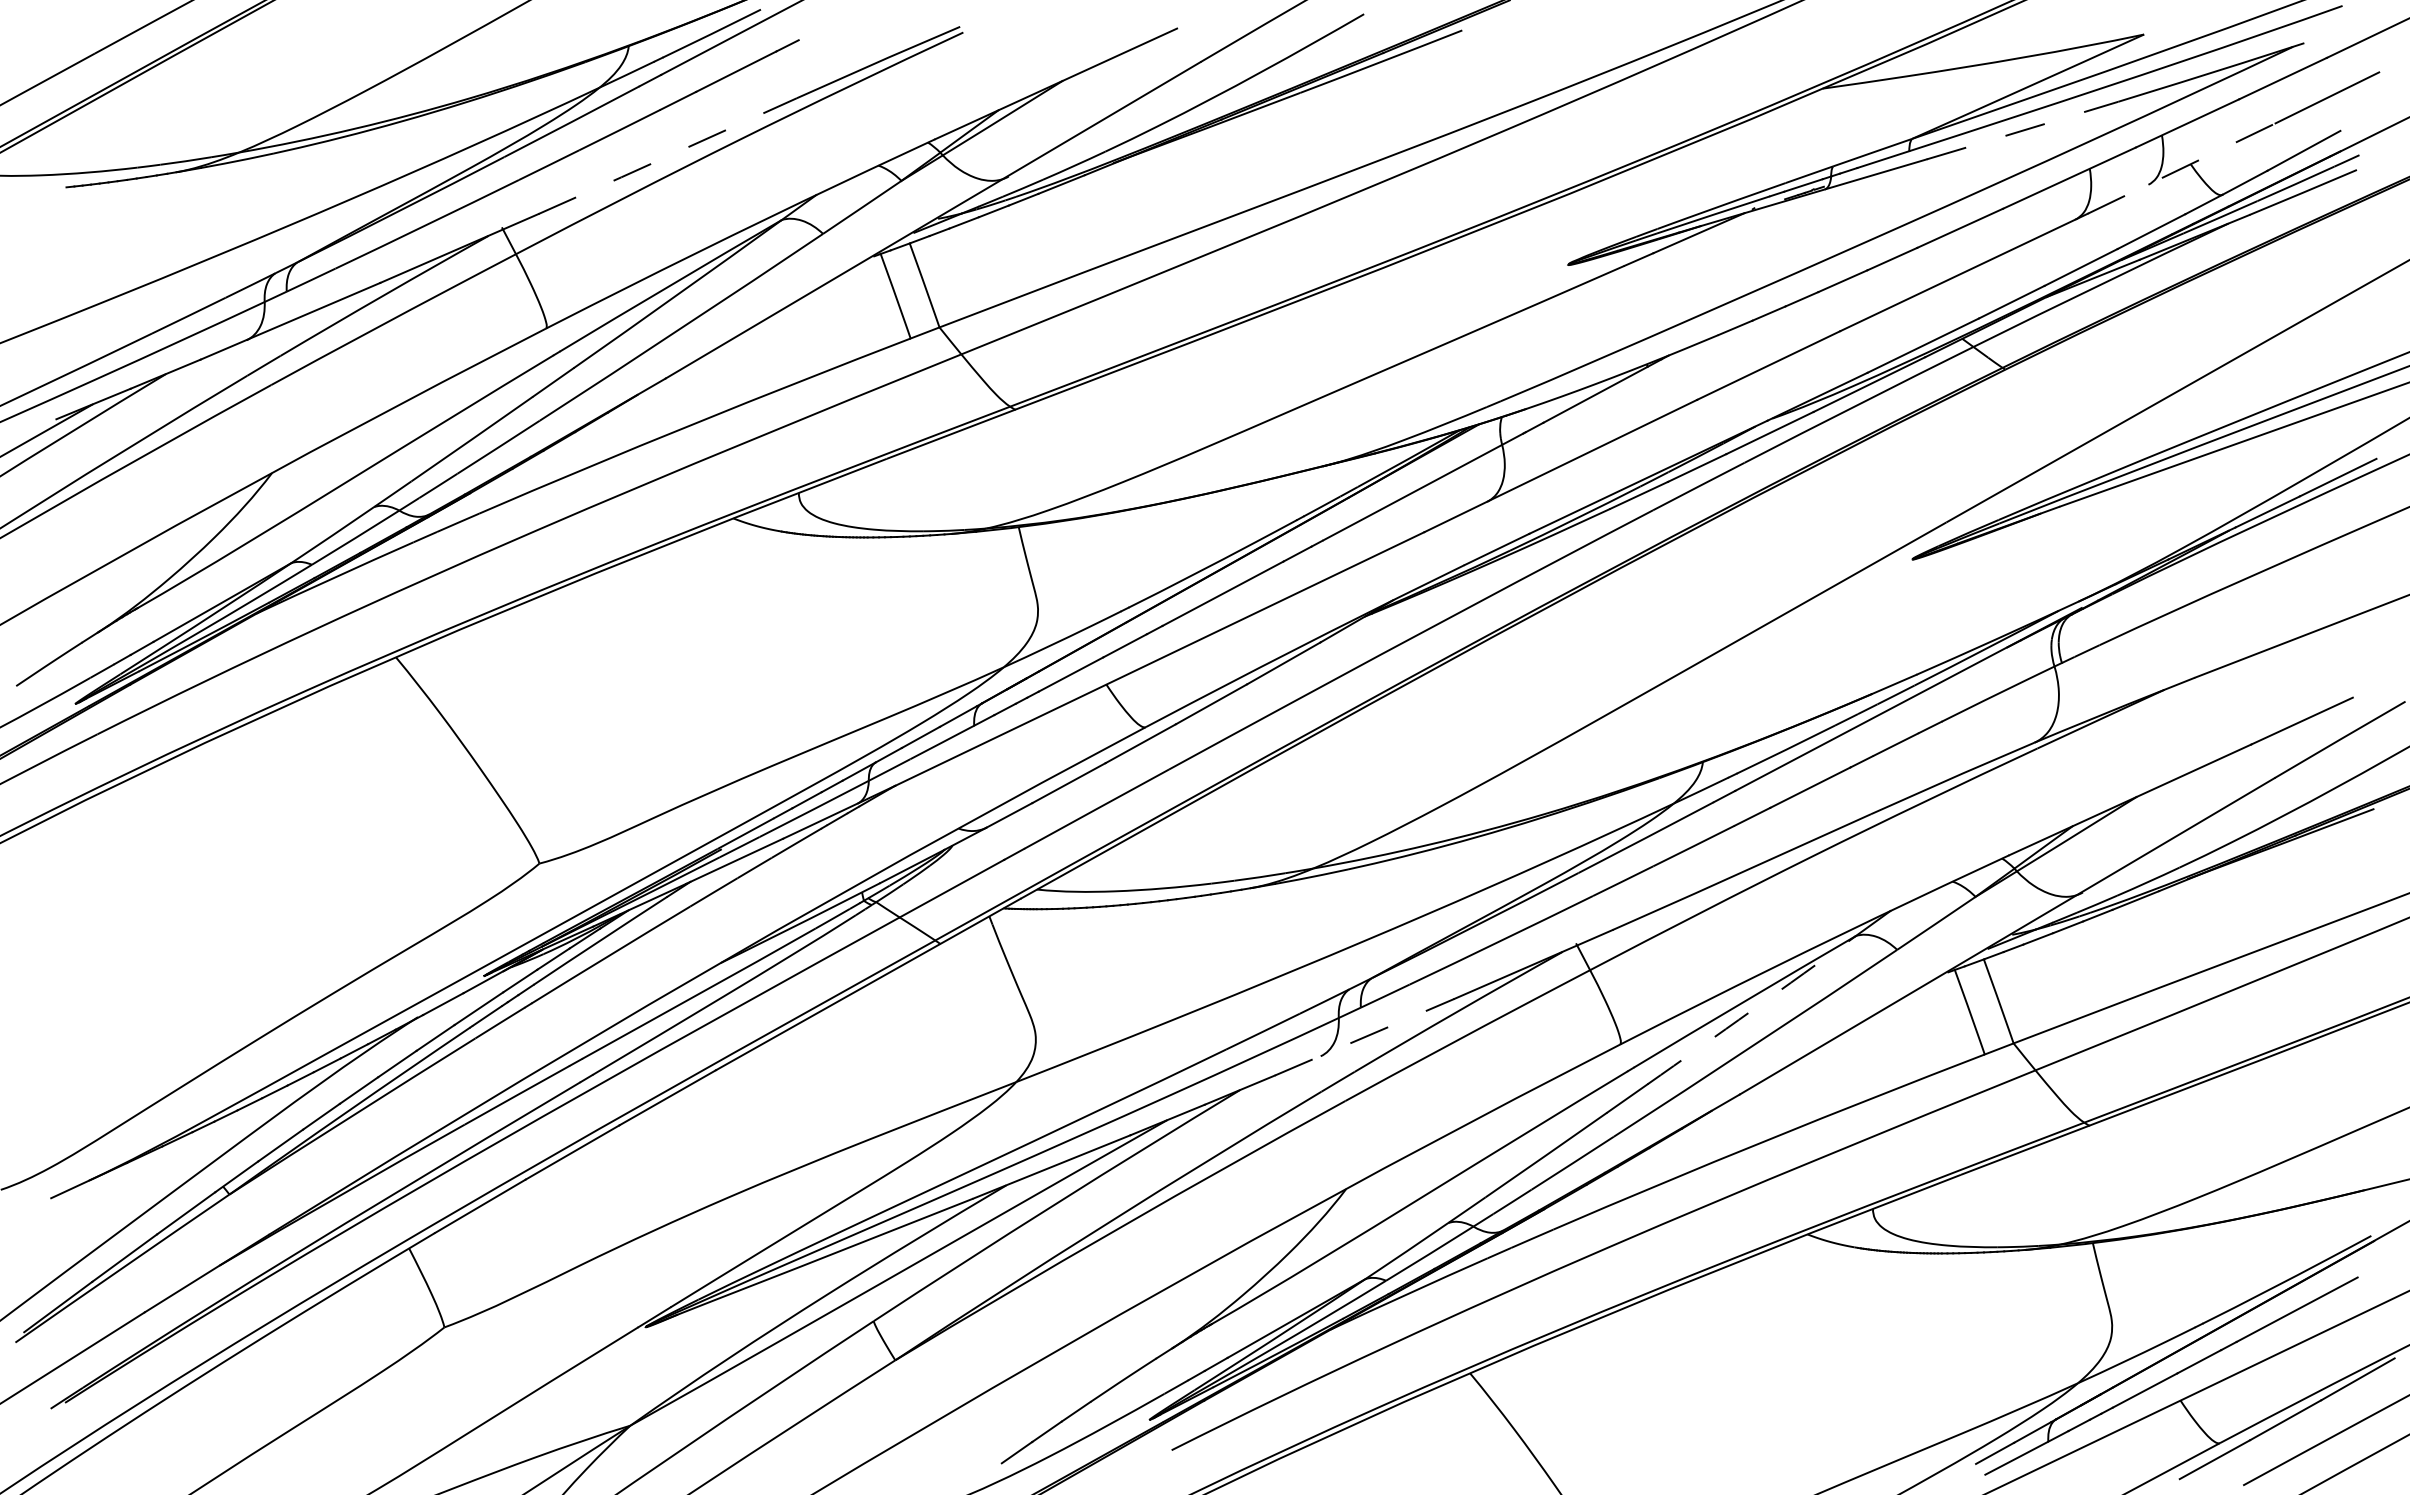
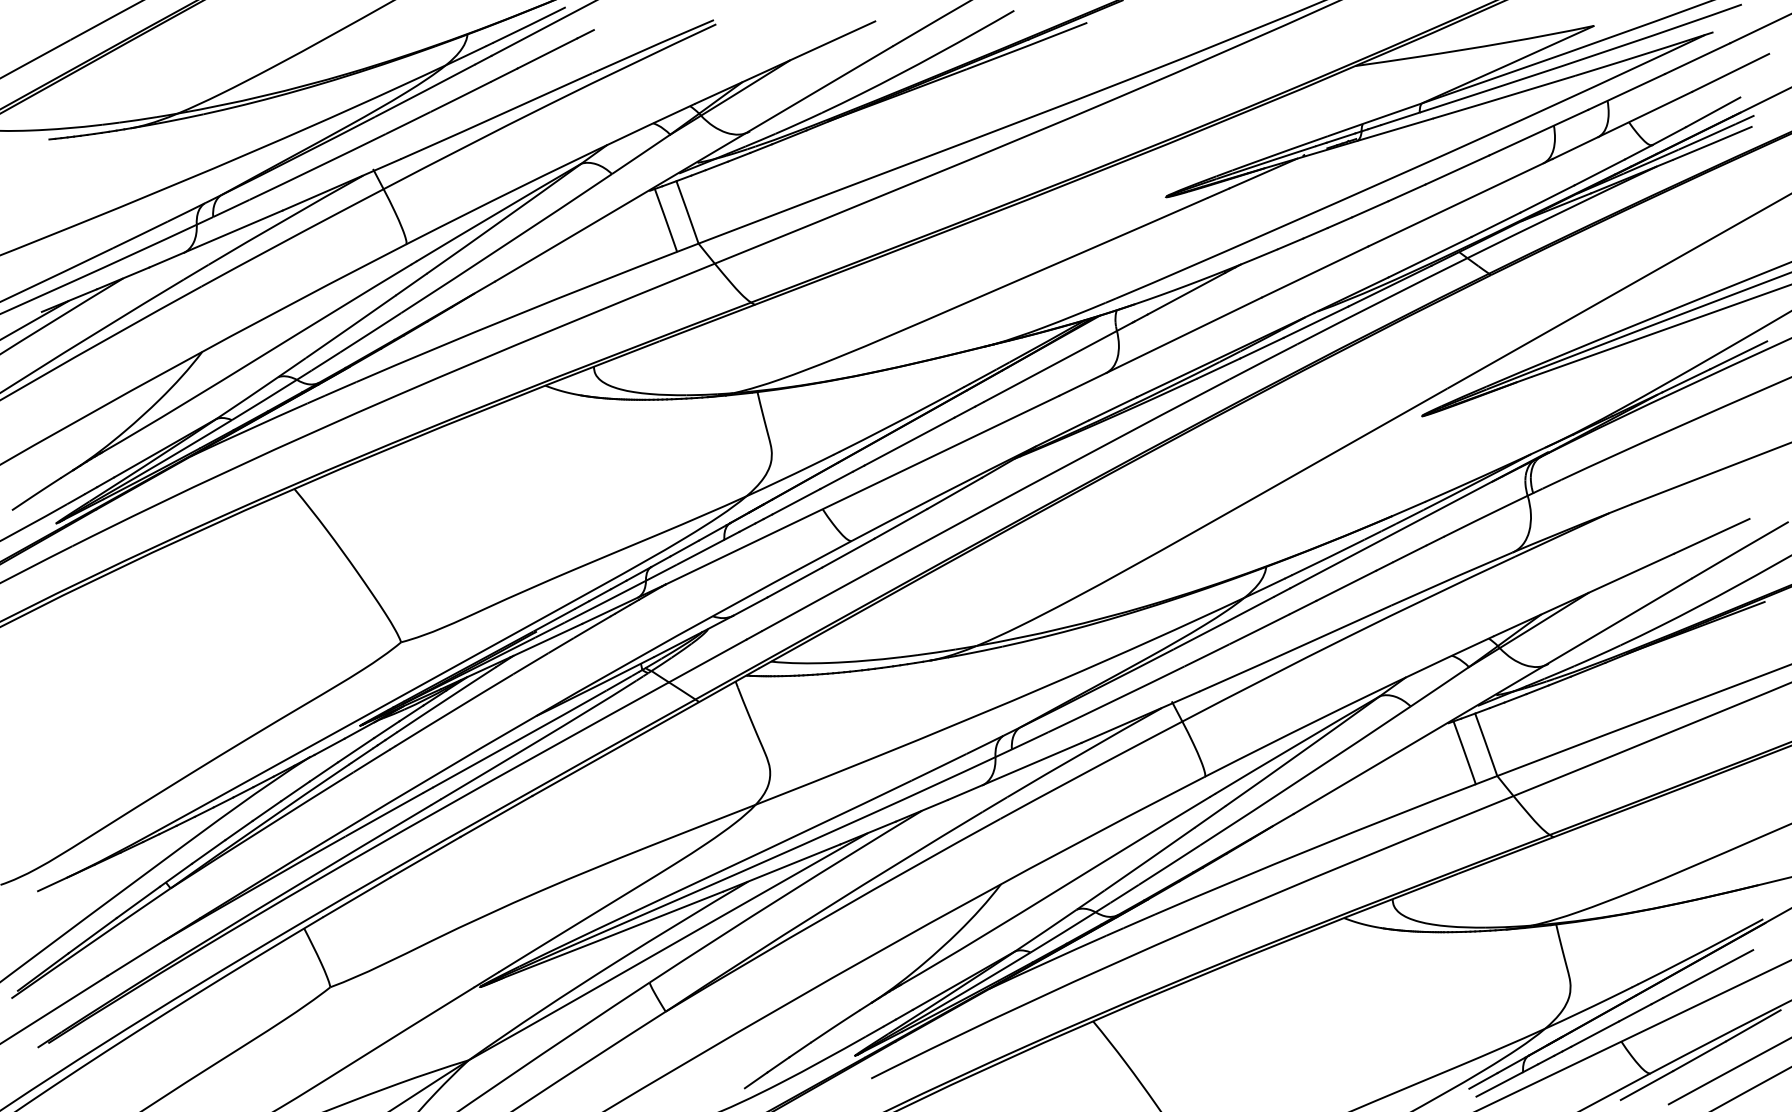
line: (2021, 130) -> (1503, 97), dashed -> solid
line: (667, 156) -> (496, 116), dashed -> solid
line: (2182, 168) -> (1622, 125), dashed -> solid
arc: (1752, 1010) -> (1303, 751), dashed -> solid
line: (1364, 1037) -> (1014, 771), dashed -> solid

